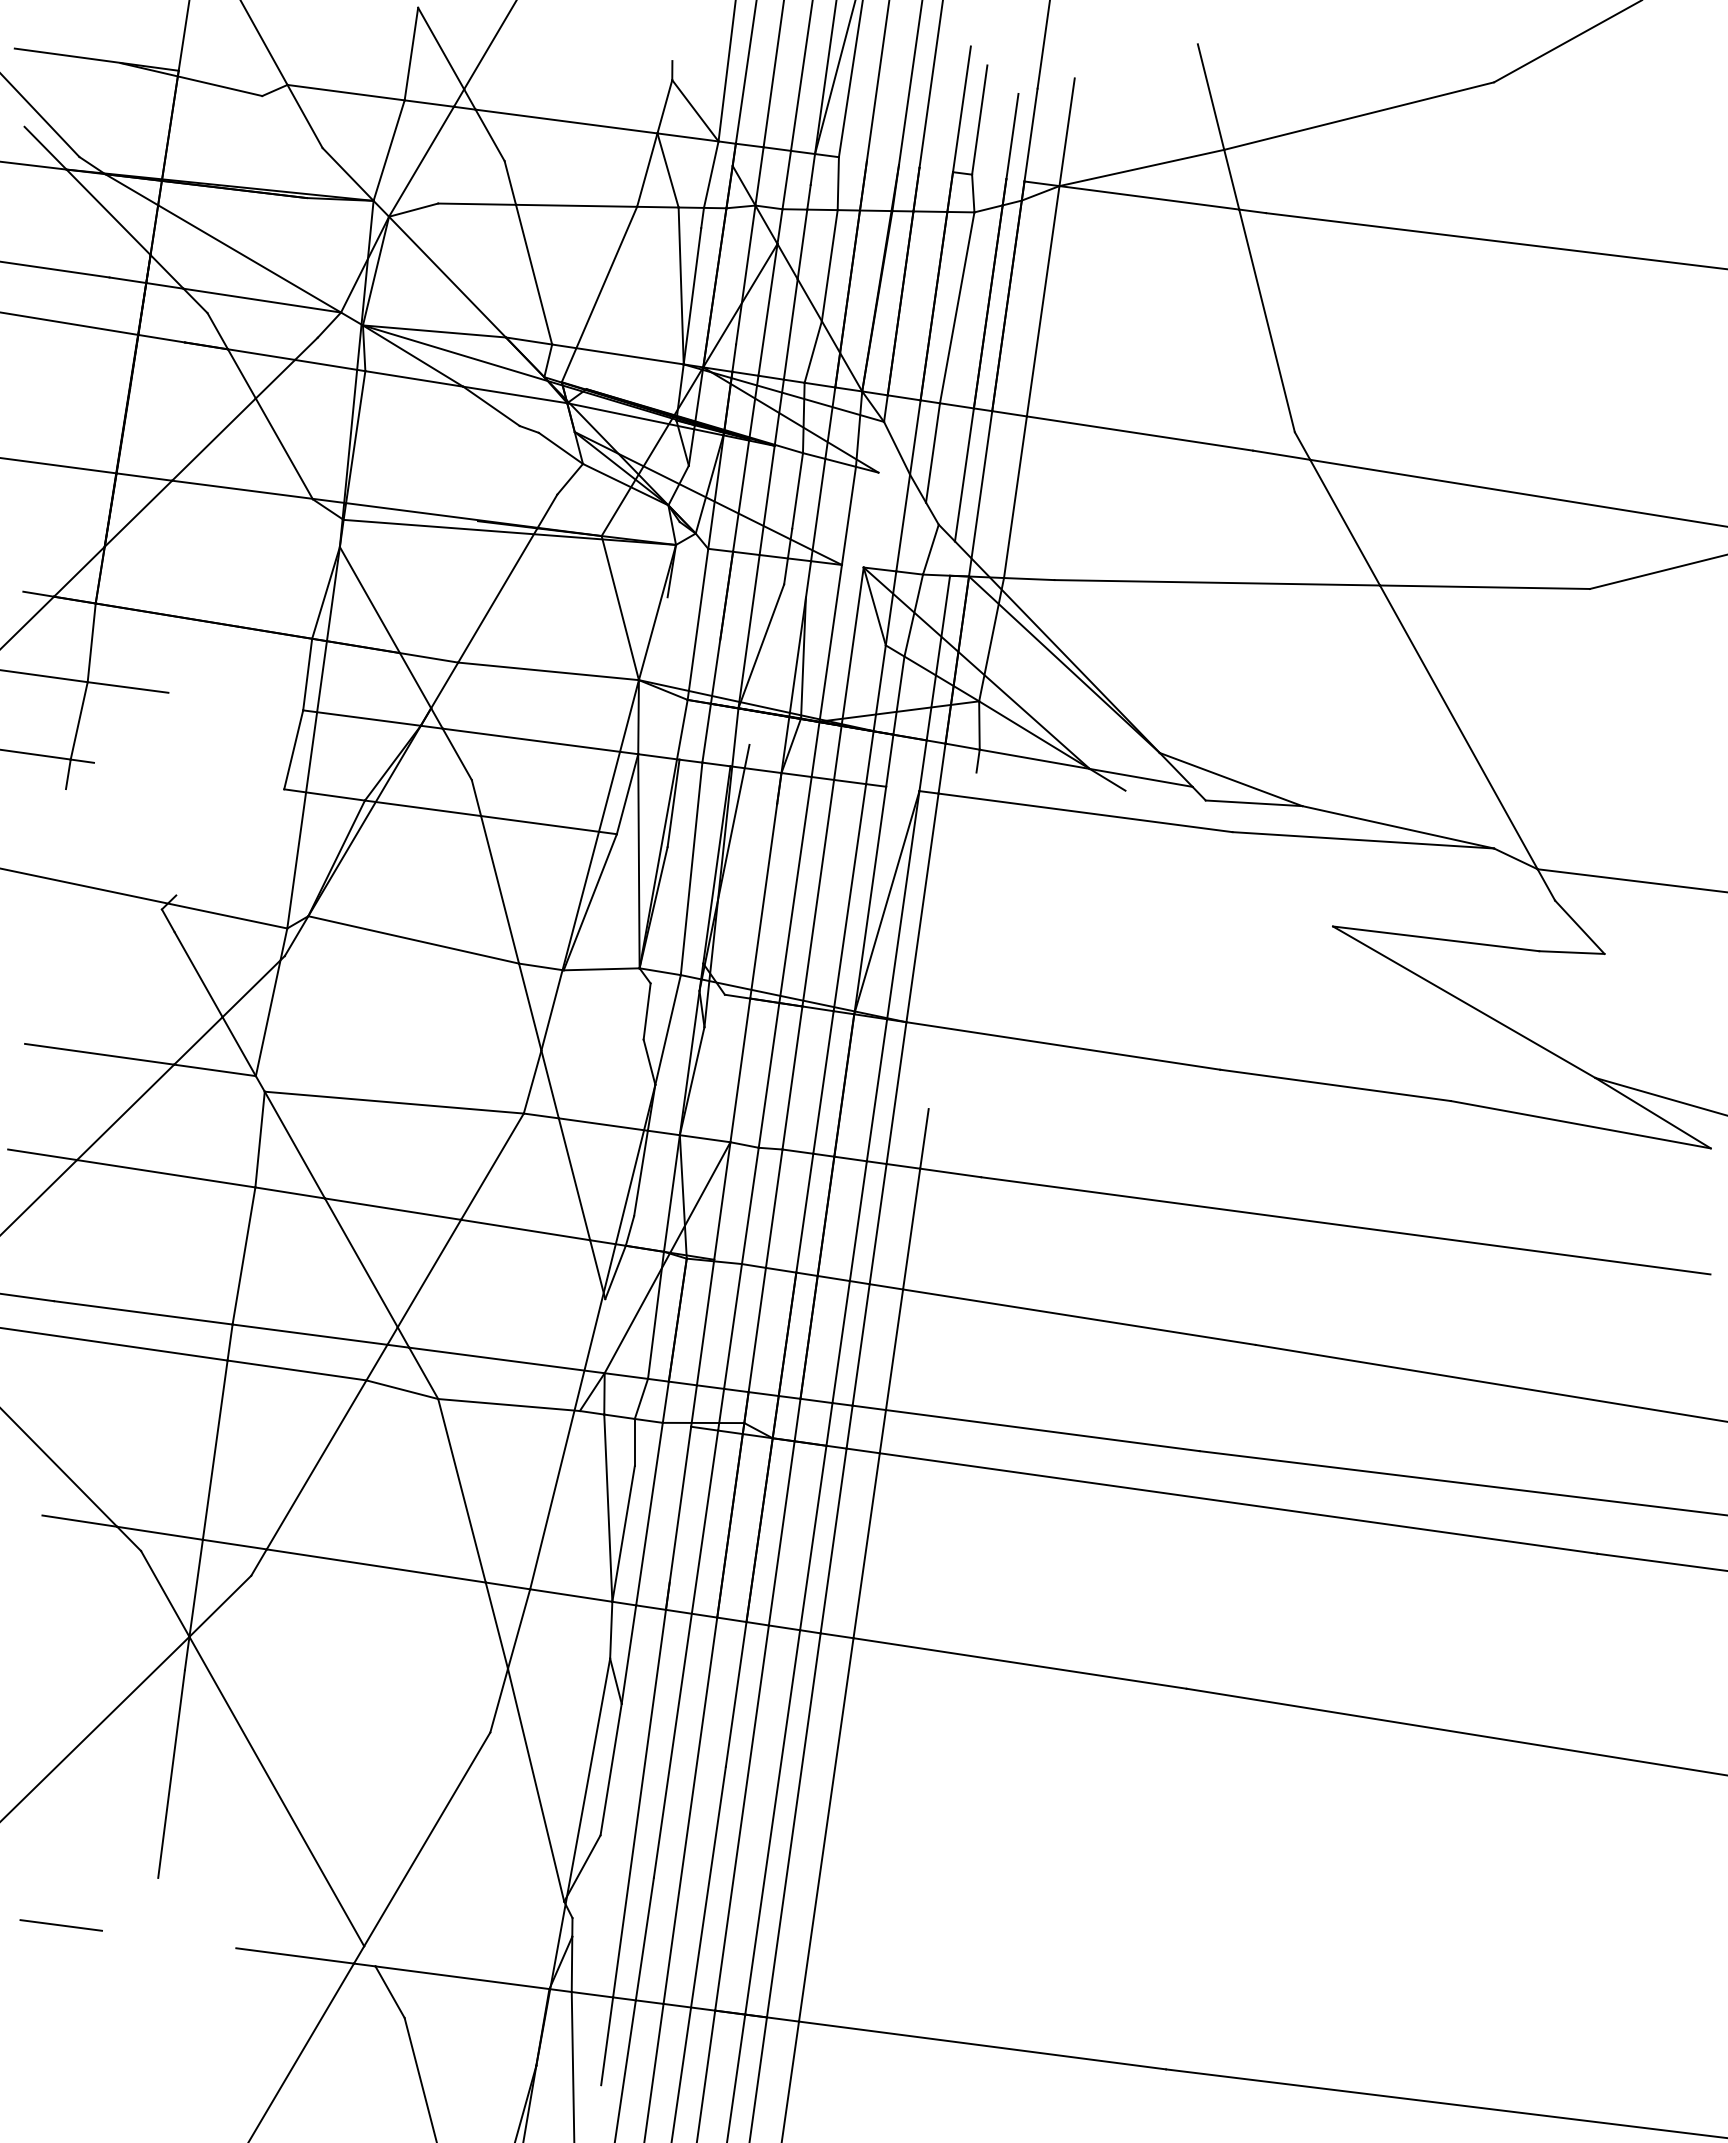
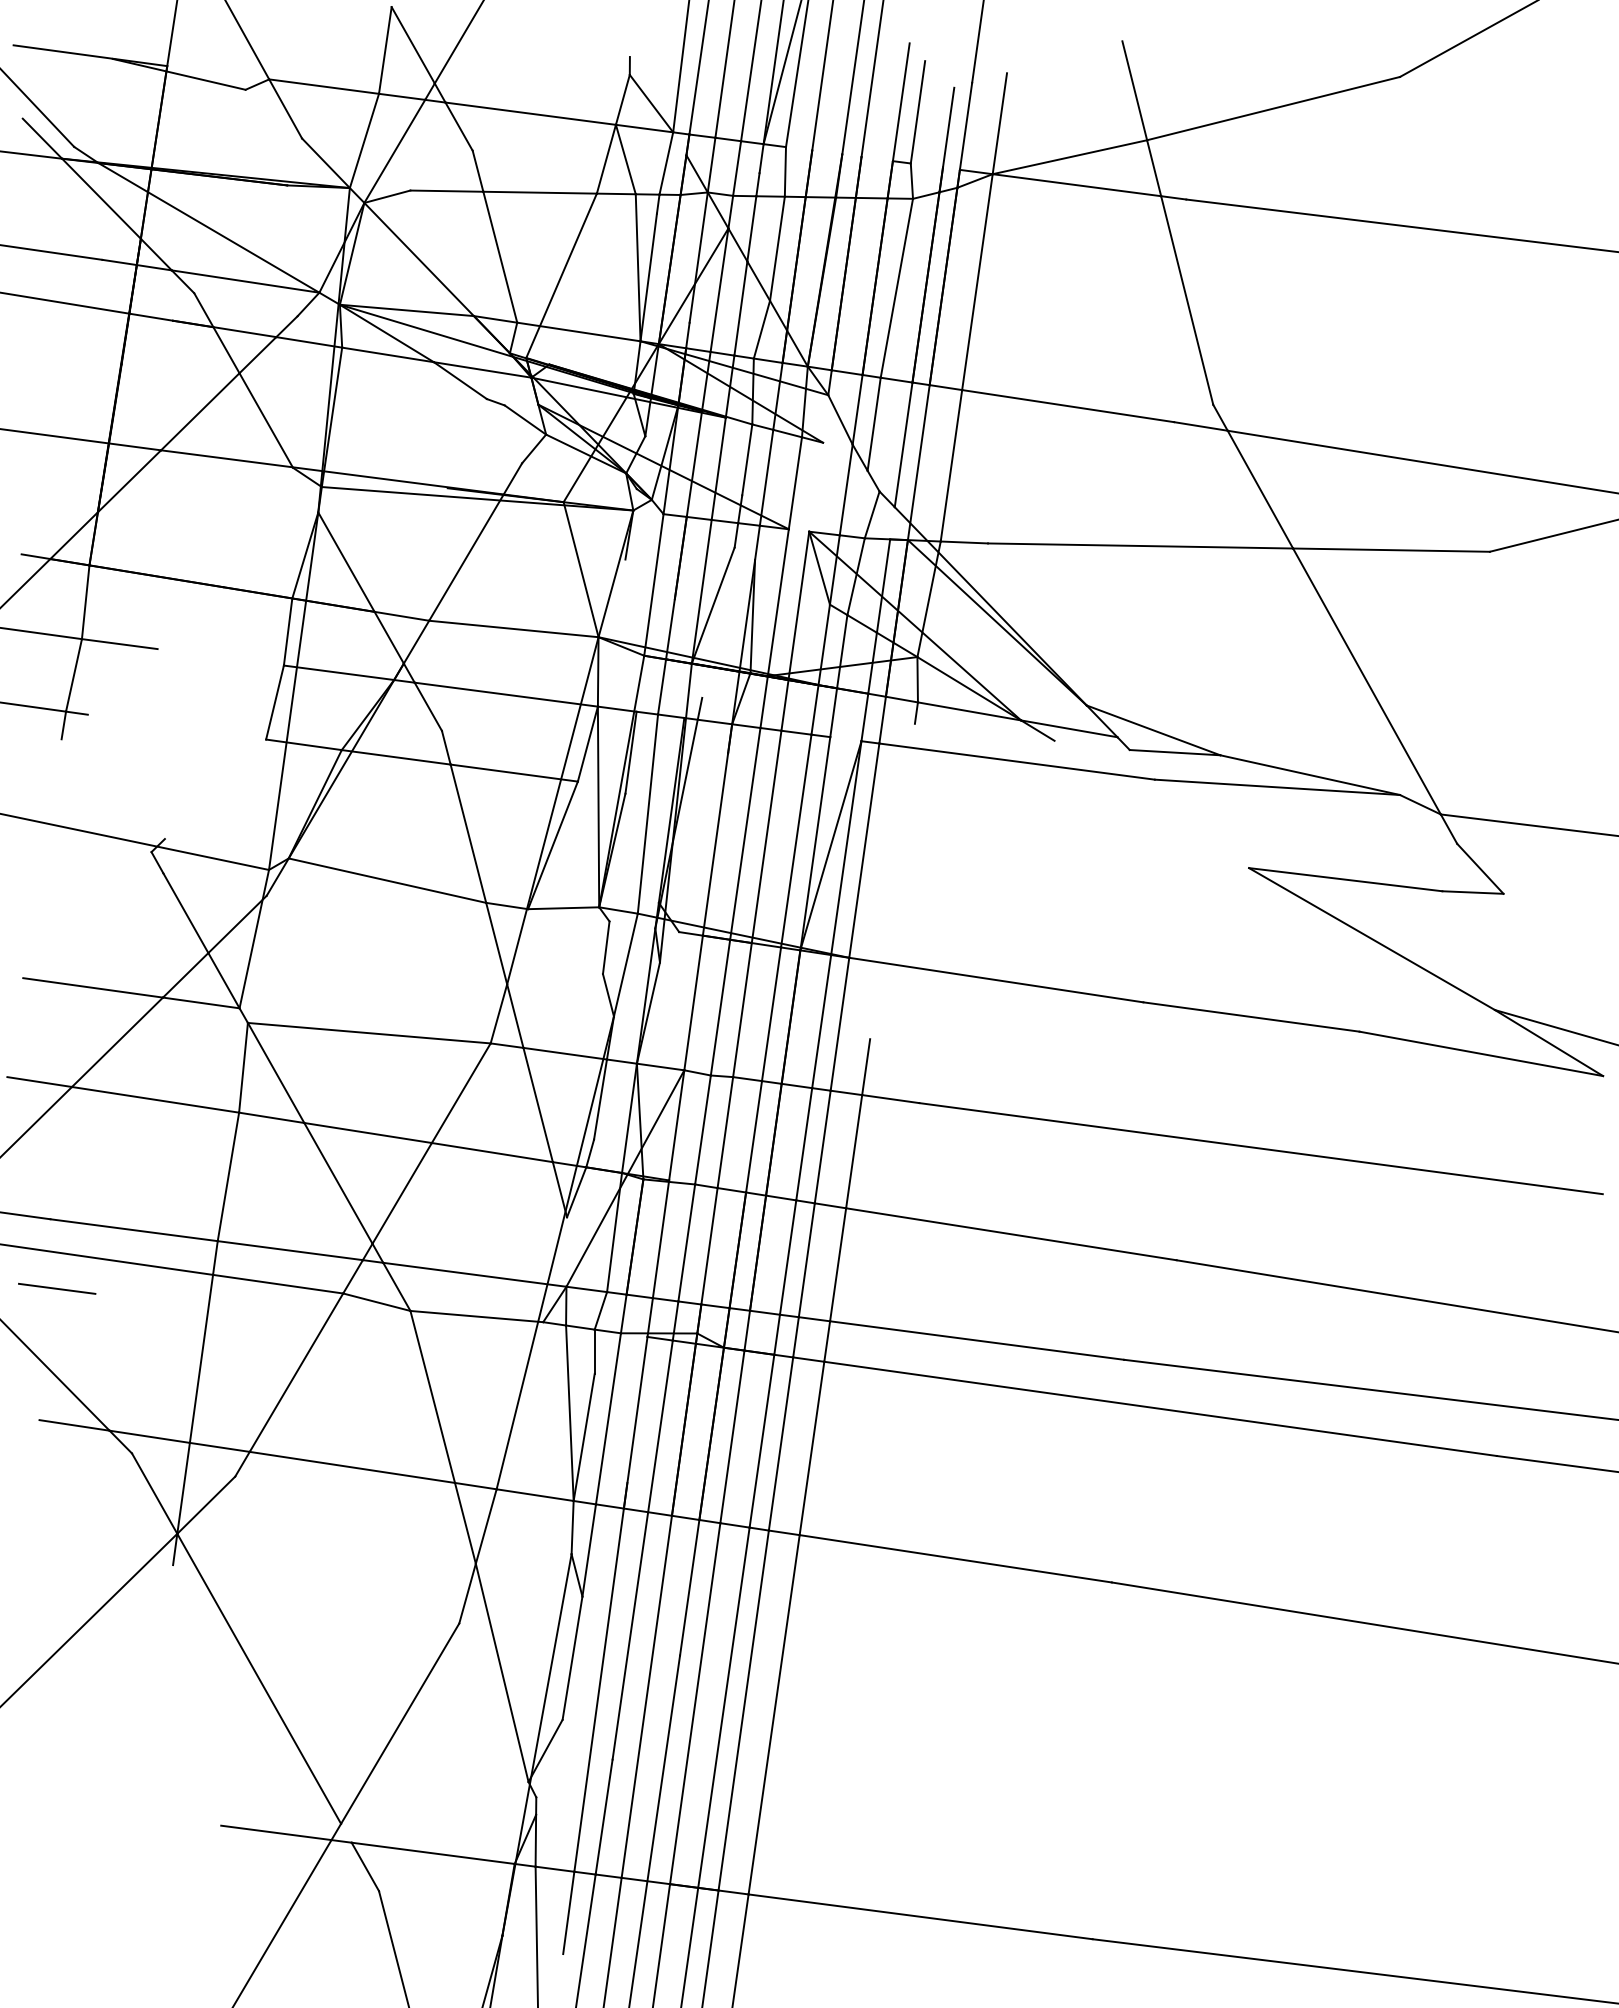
line: (171, 1773) -> (160, 1661), removed
line: (60, 1925) -> (56, 1288), moved

